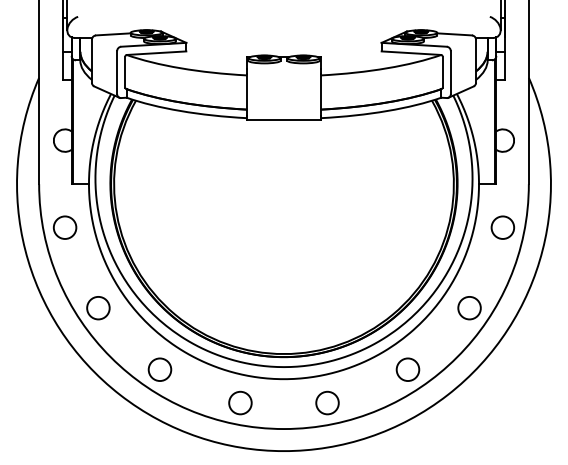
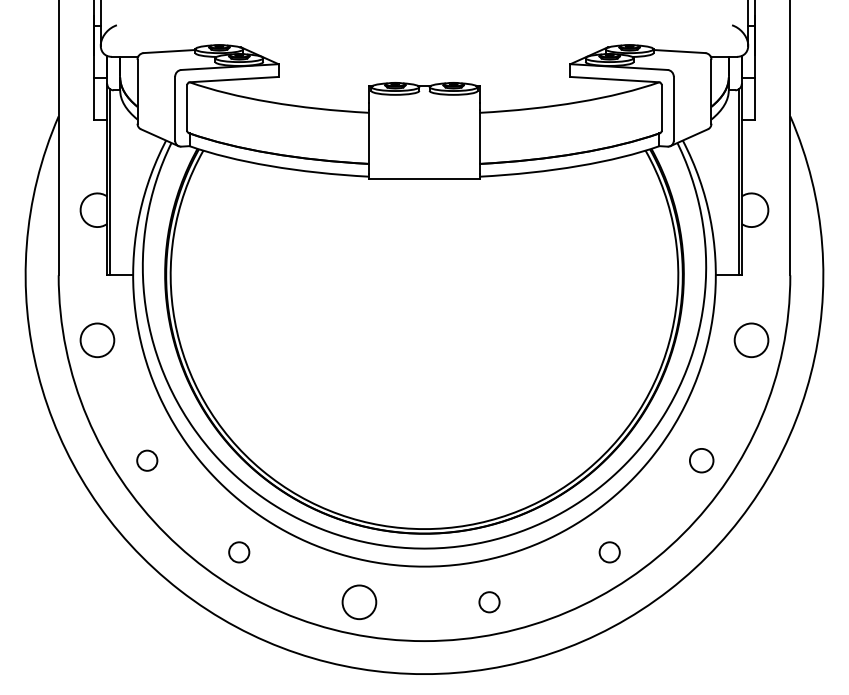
circle: (98, 308) -> (147, 461), size x0.6
circle: (469, 308) -> (701, 461), size x0.7
circle: (159, 369) -> (238, 552), size x0.6
circle: (407, 369) -> (609, 552), size x0.6
circle: (327, 402) -> (489, 601), size x0.6

